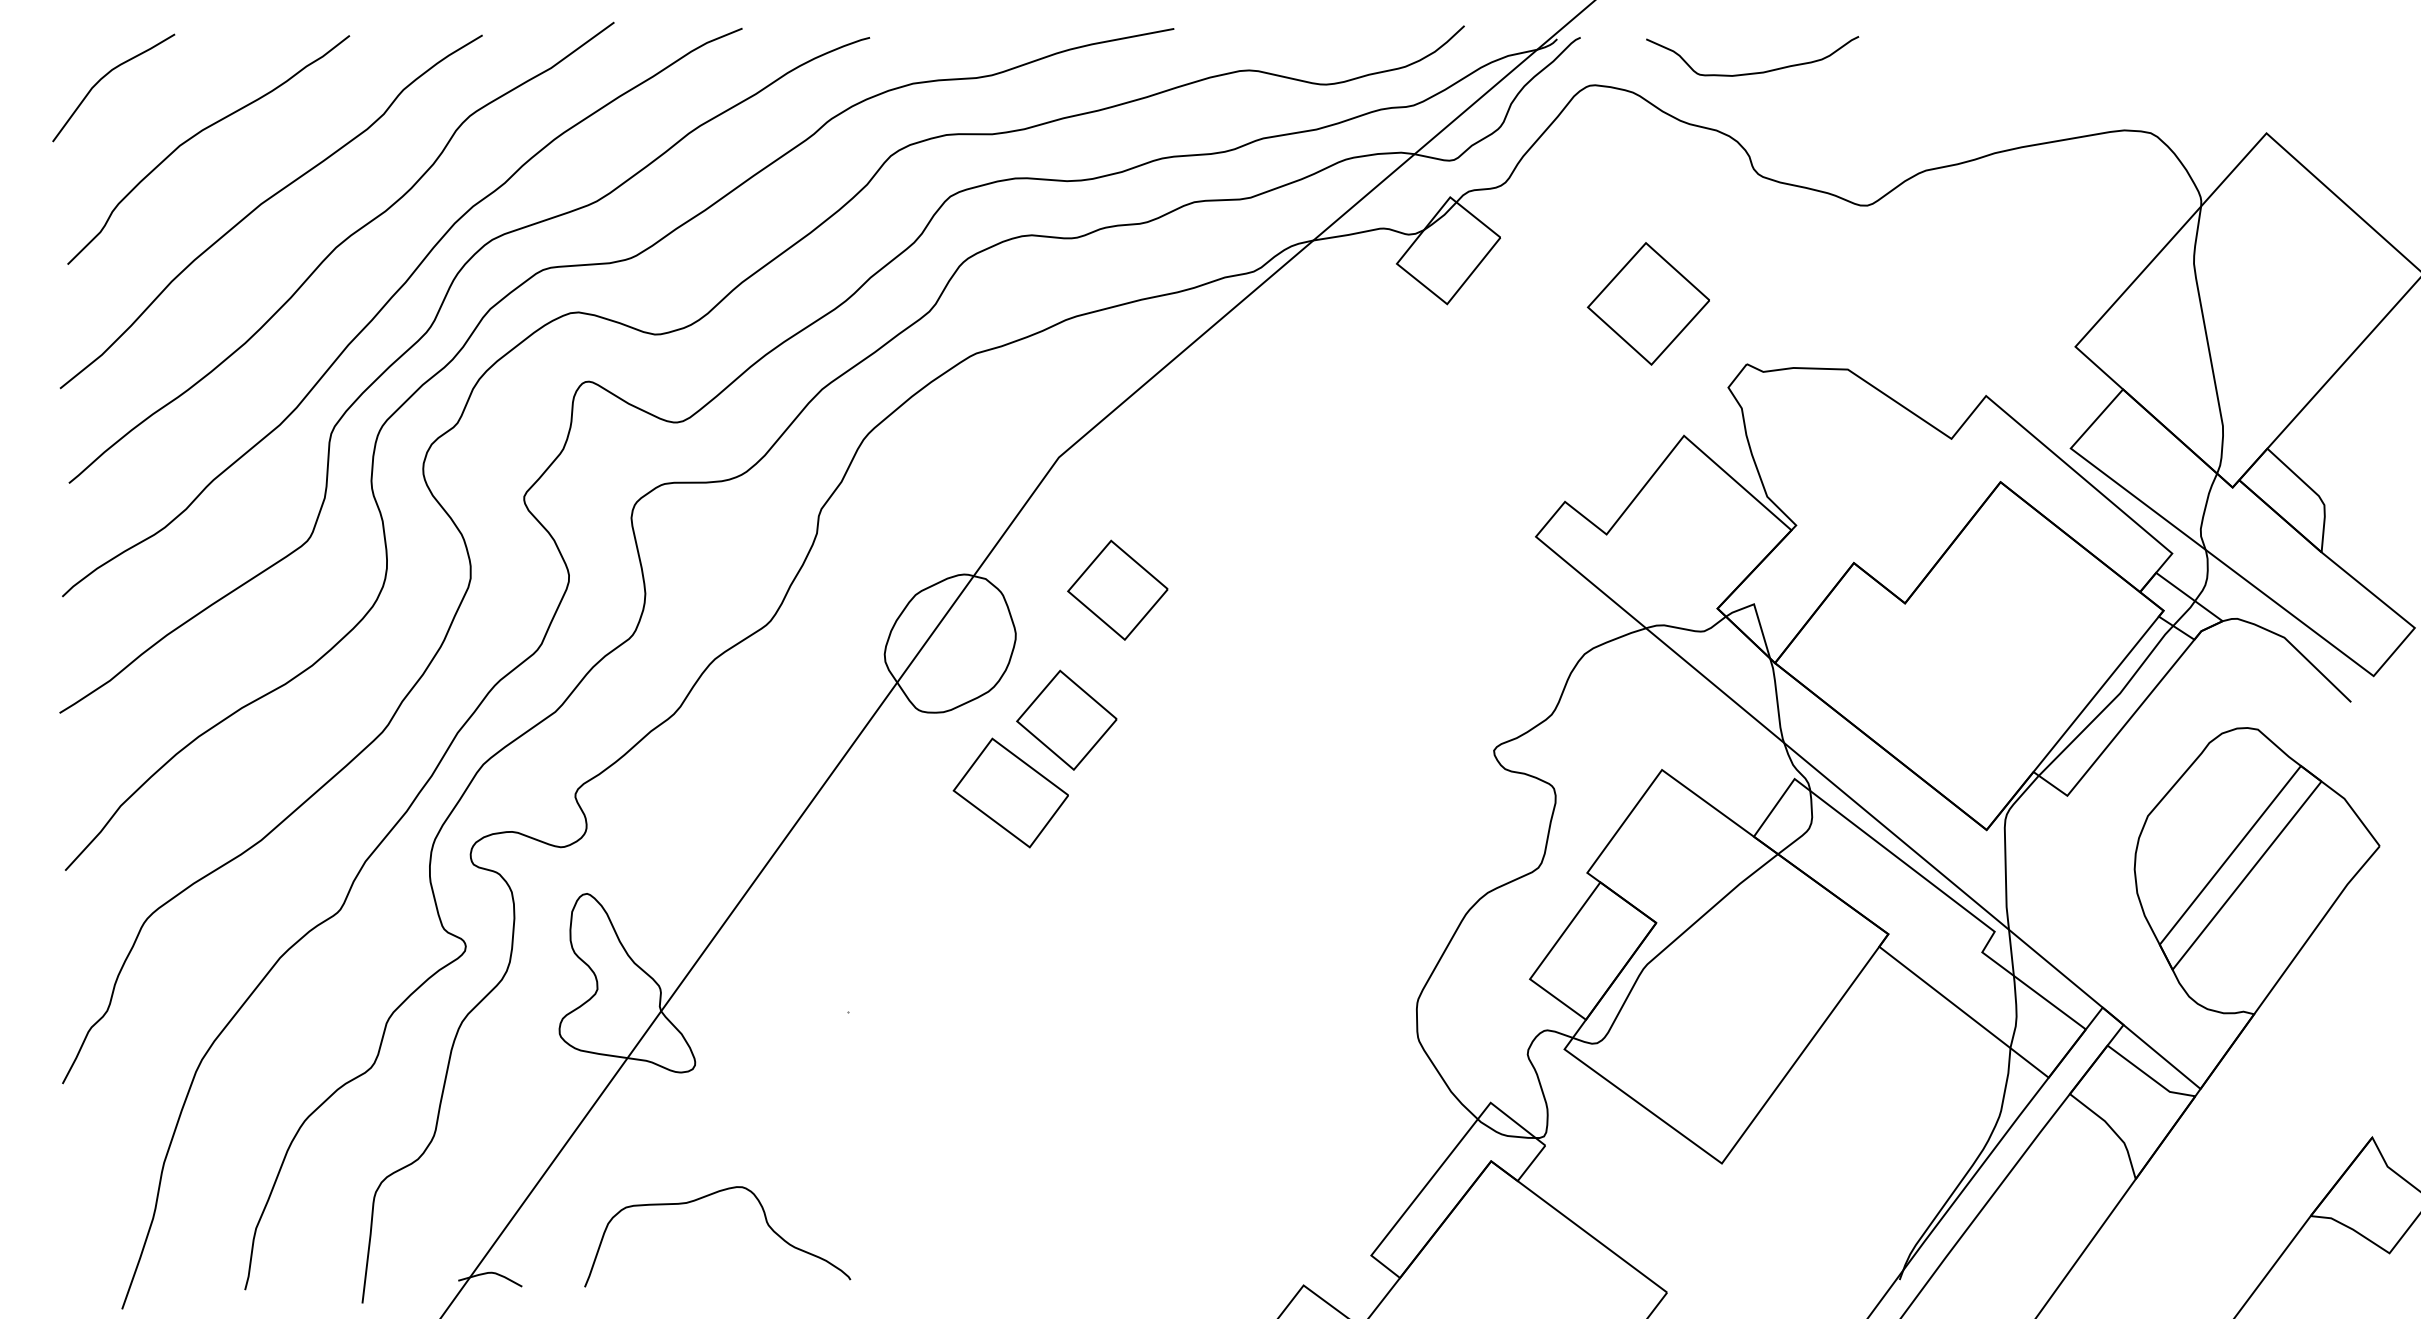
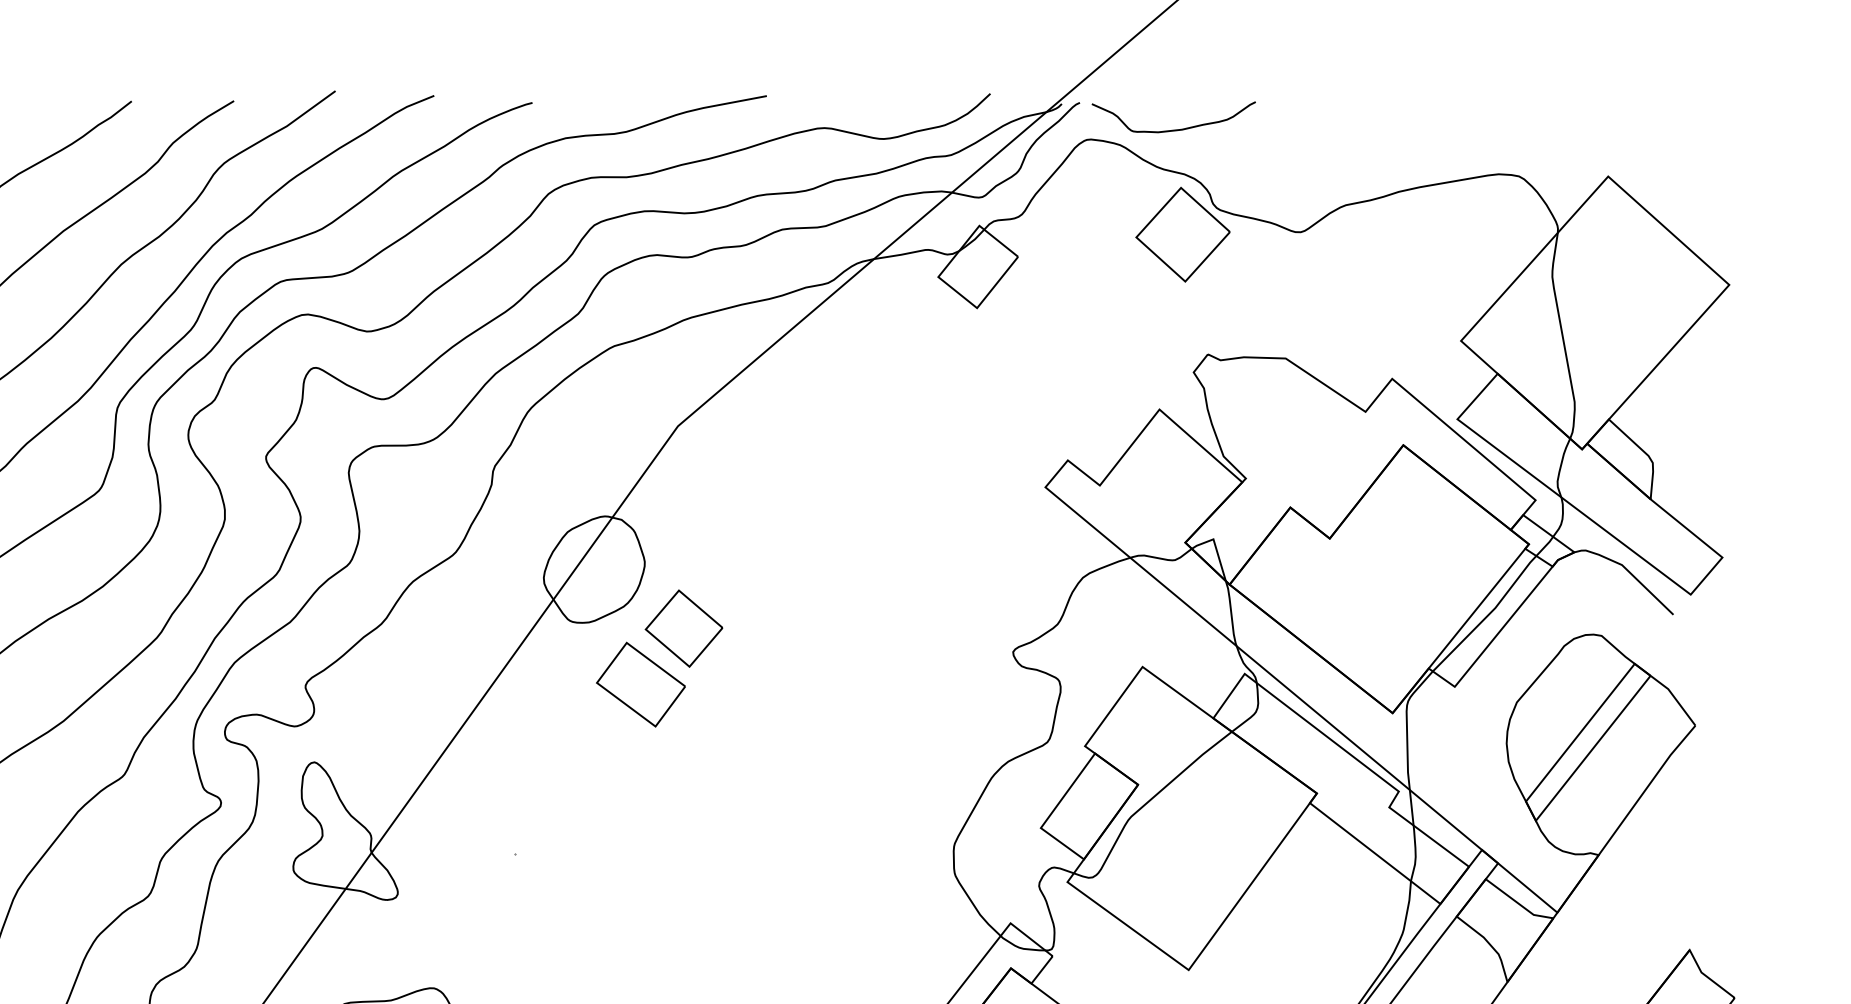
curve: (1752, 72) -> (1173, 129), moved
part: (1648, 303) -> (1182, 234), moved
part: (1117, 589) -> (723, 527), removed

